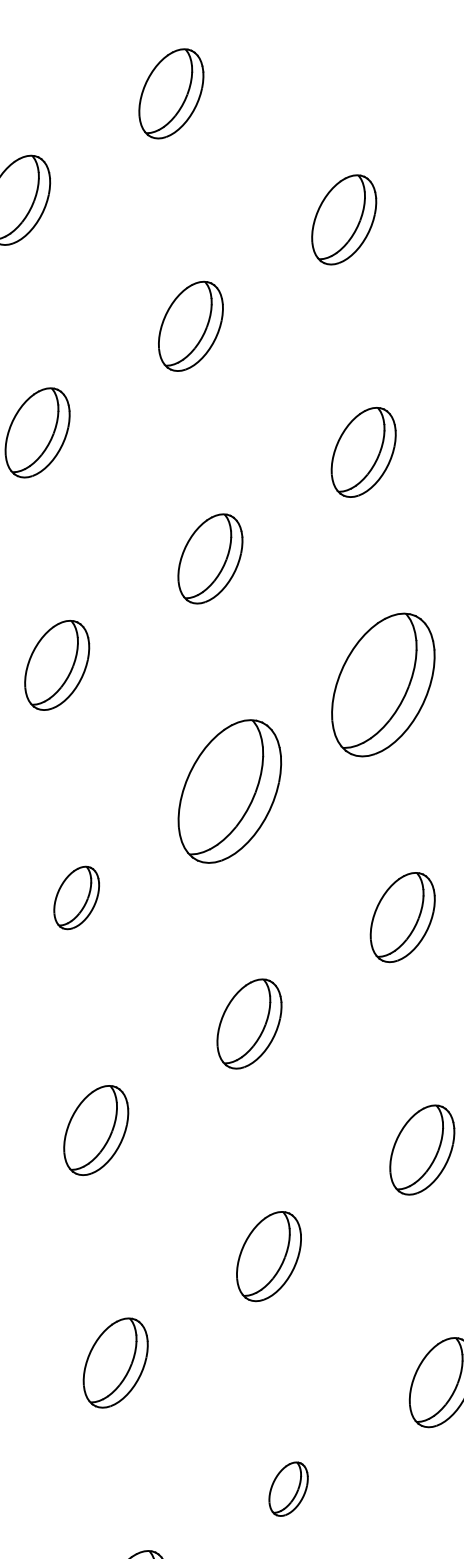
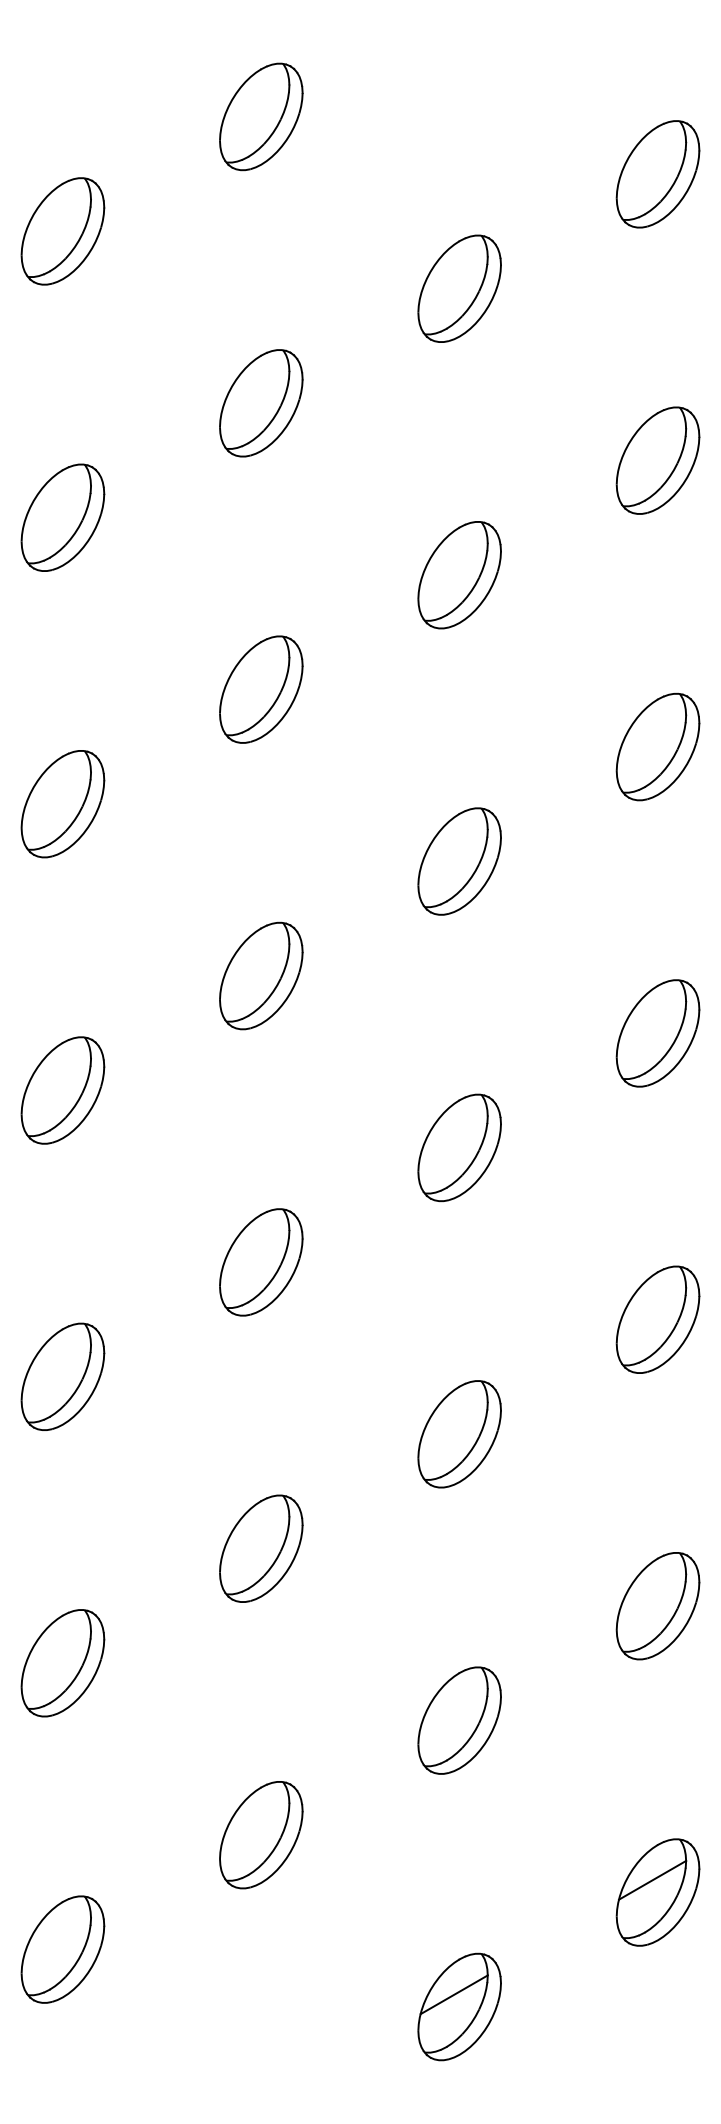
part: (383, 684) -> (459, 861), size x0.62
part: (230, 791) -> (261, 975), size x0.62
part: (76, 897) -> (62, 1090), size x1.43
part: (288, 1489) -> (261, 1835), size x1.67

